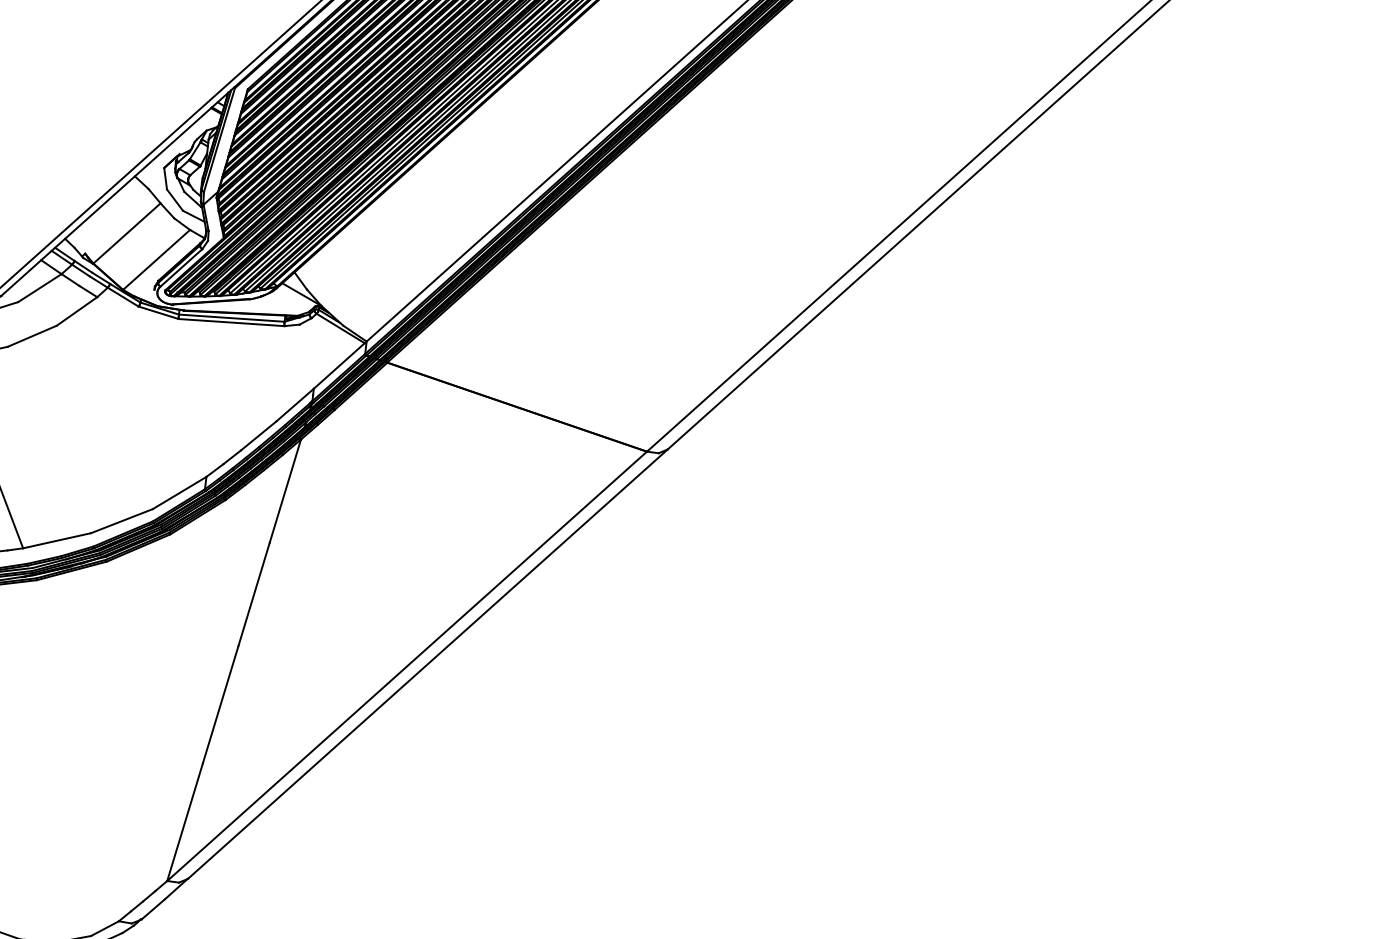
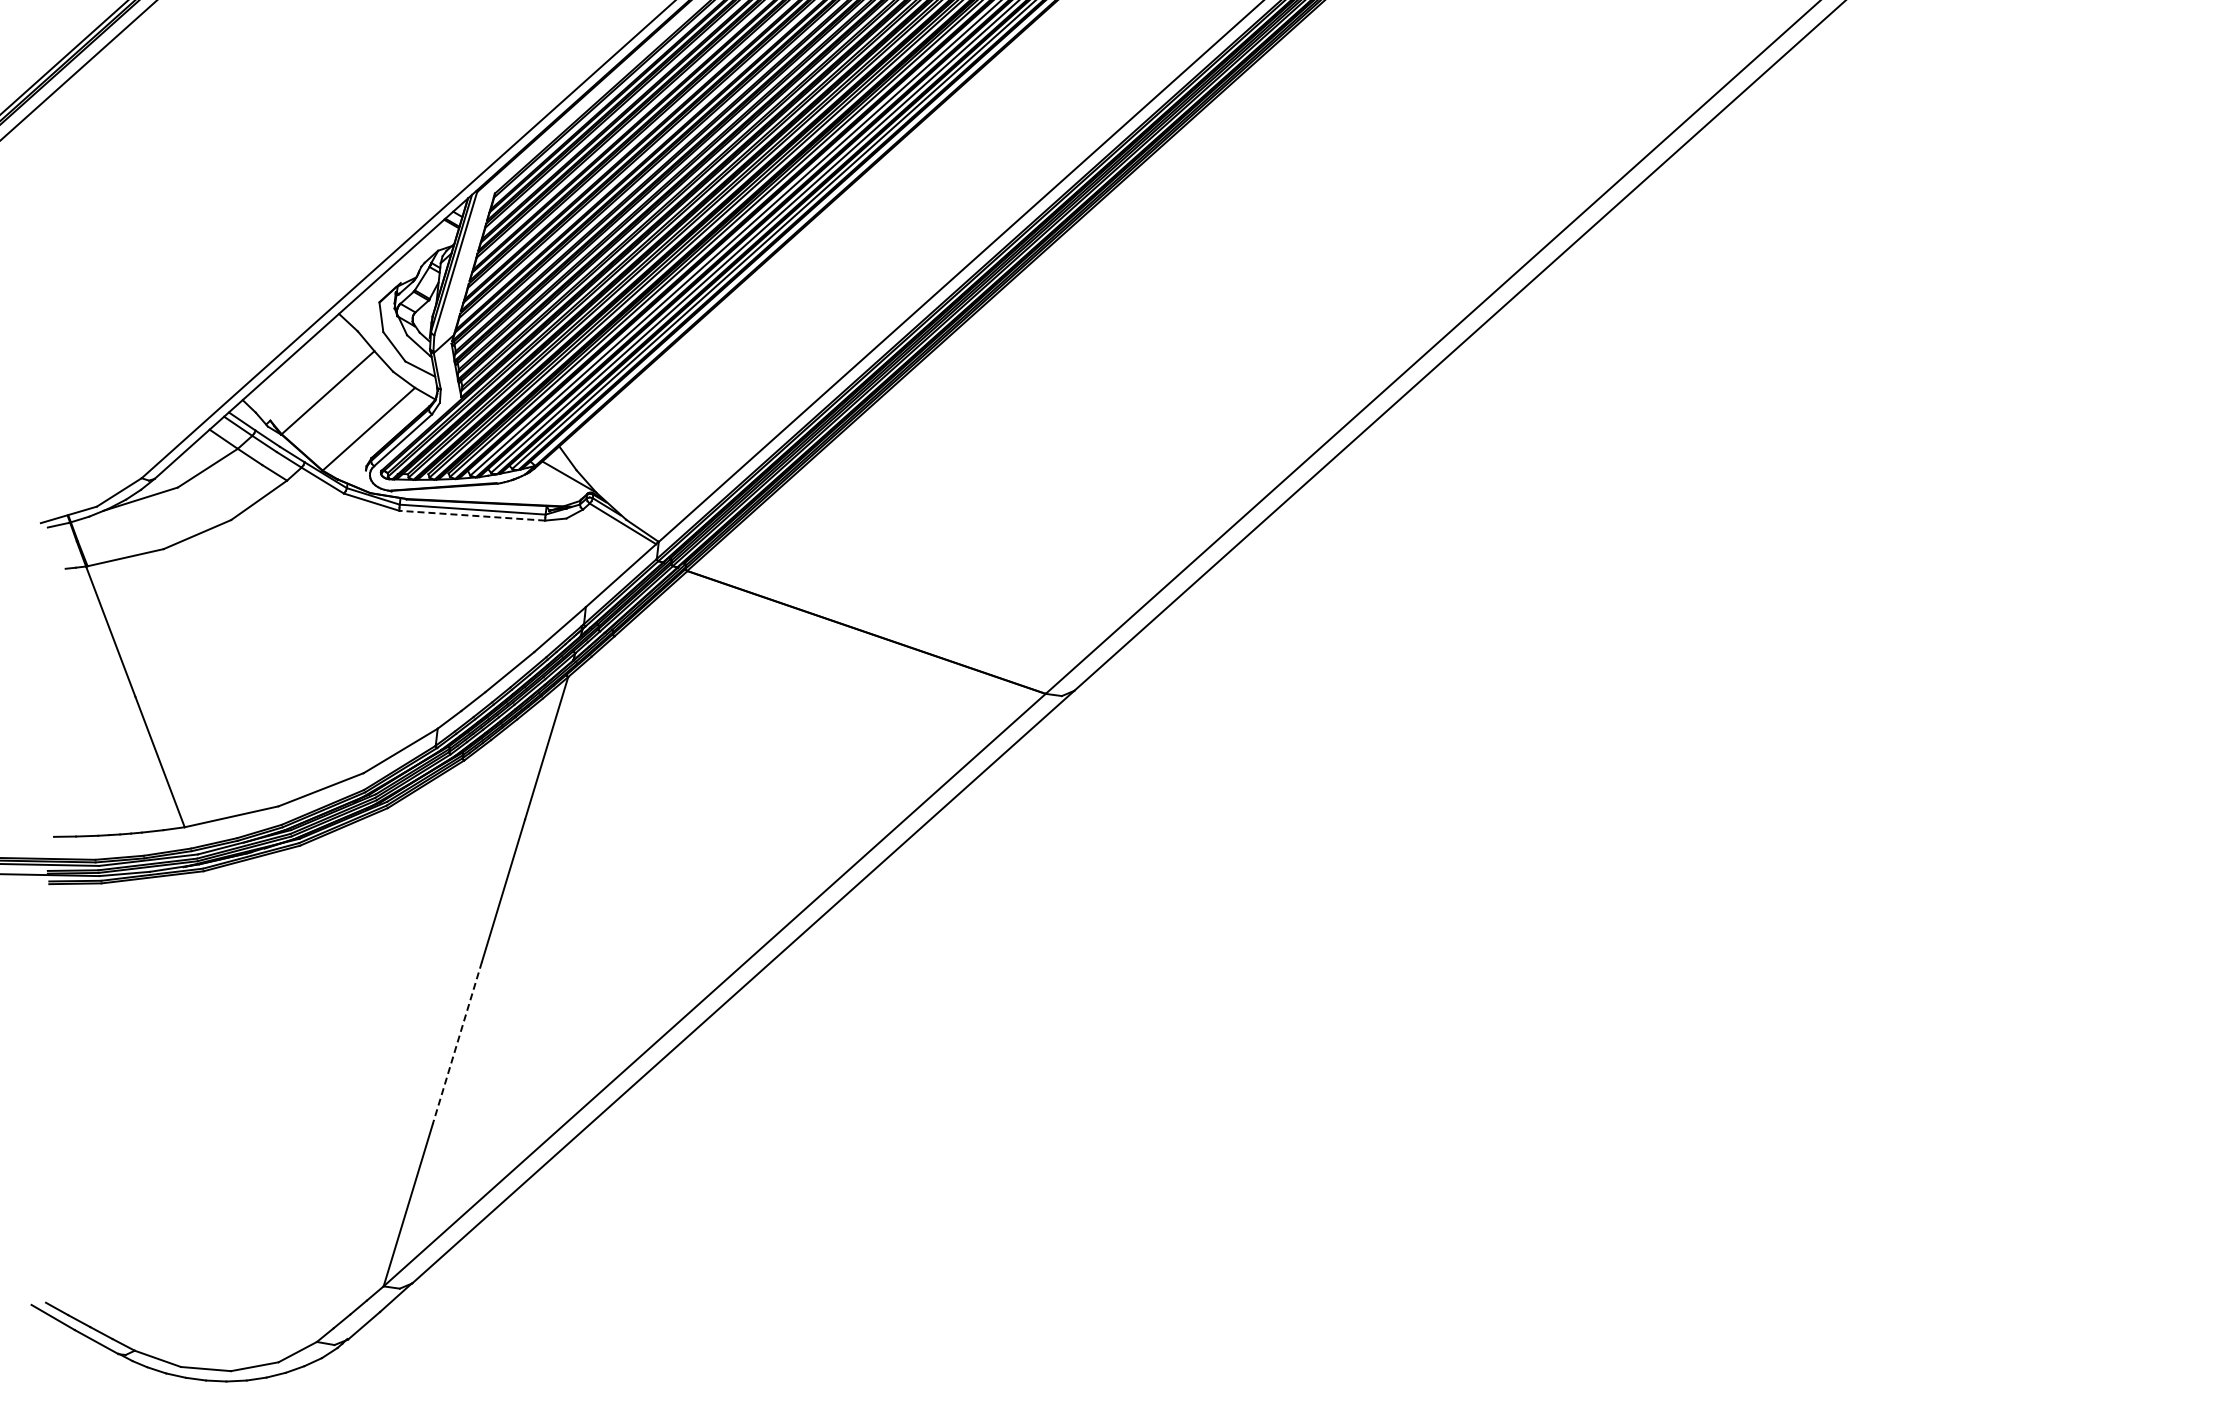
line: (230, 322) -> (471, 515), solid -> dashed
line: (220, 705) -> (457, 1043), solid -> dashed

